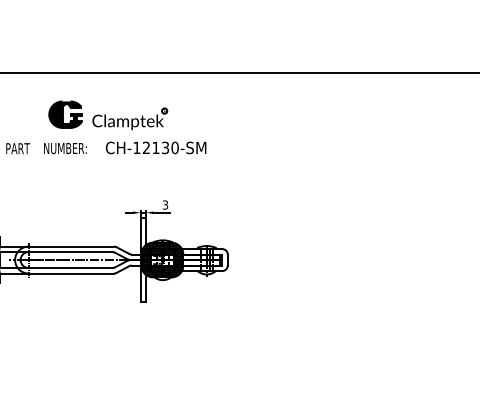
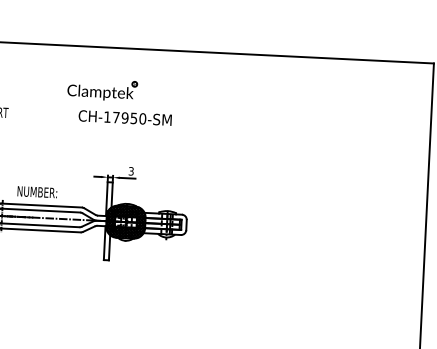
part: (65, 114) -> (42, 82), removed
text: (155, 147) -> (124, 117), CH-12130-SM -> CH-17950-SM
text: (65, 148) -> (37, 192), moved

